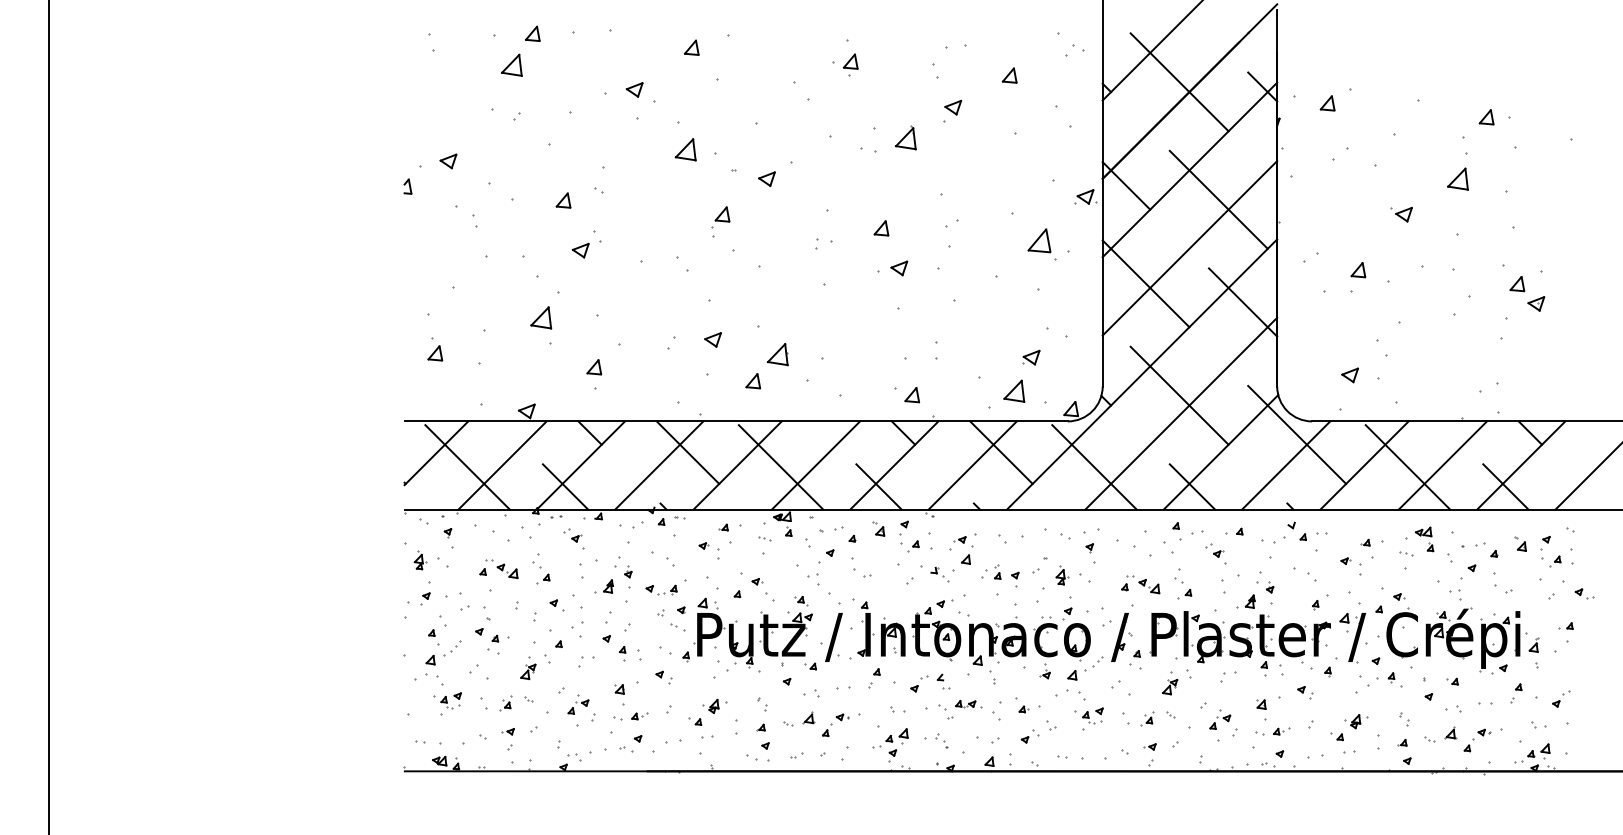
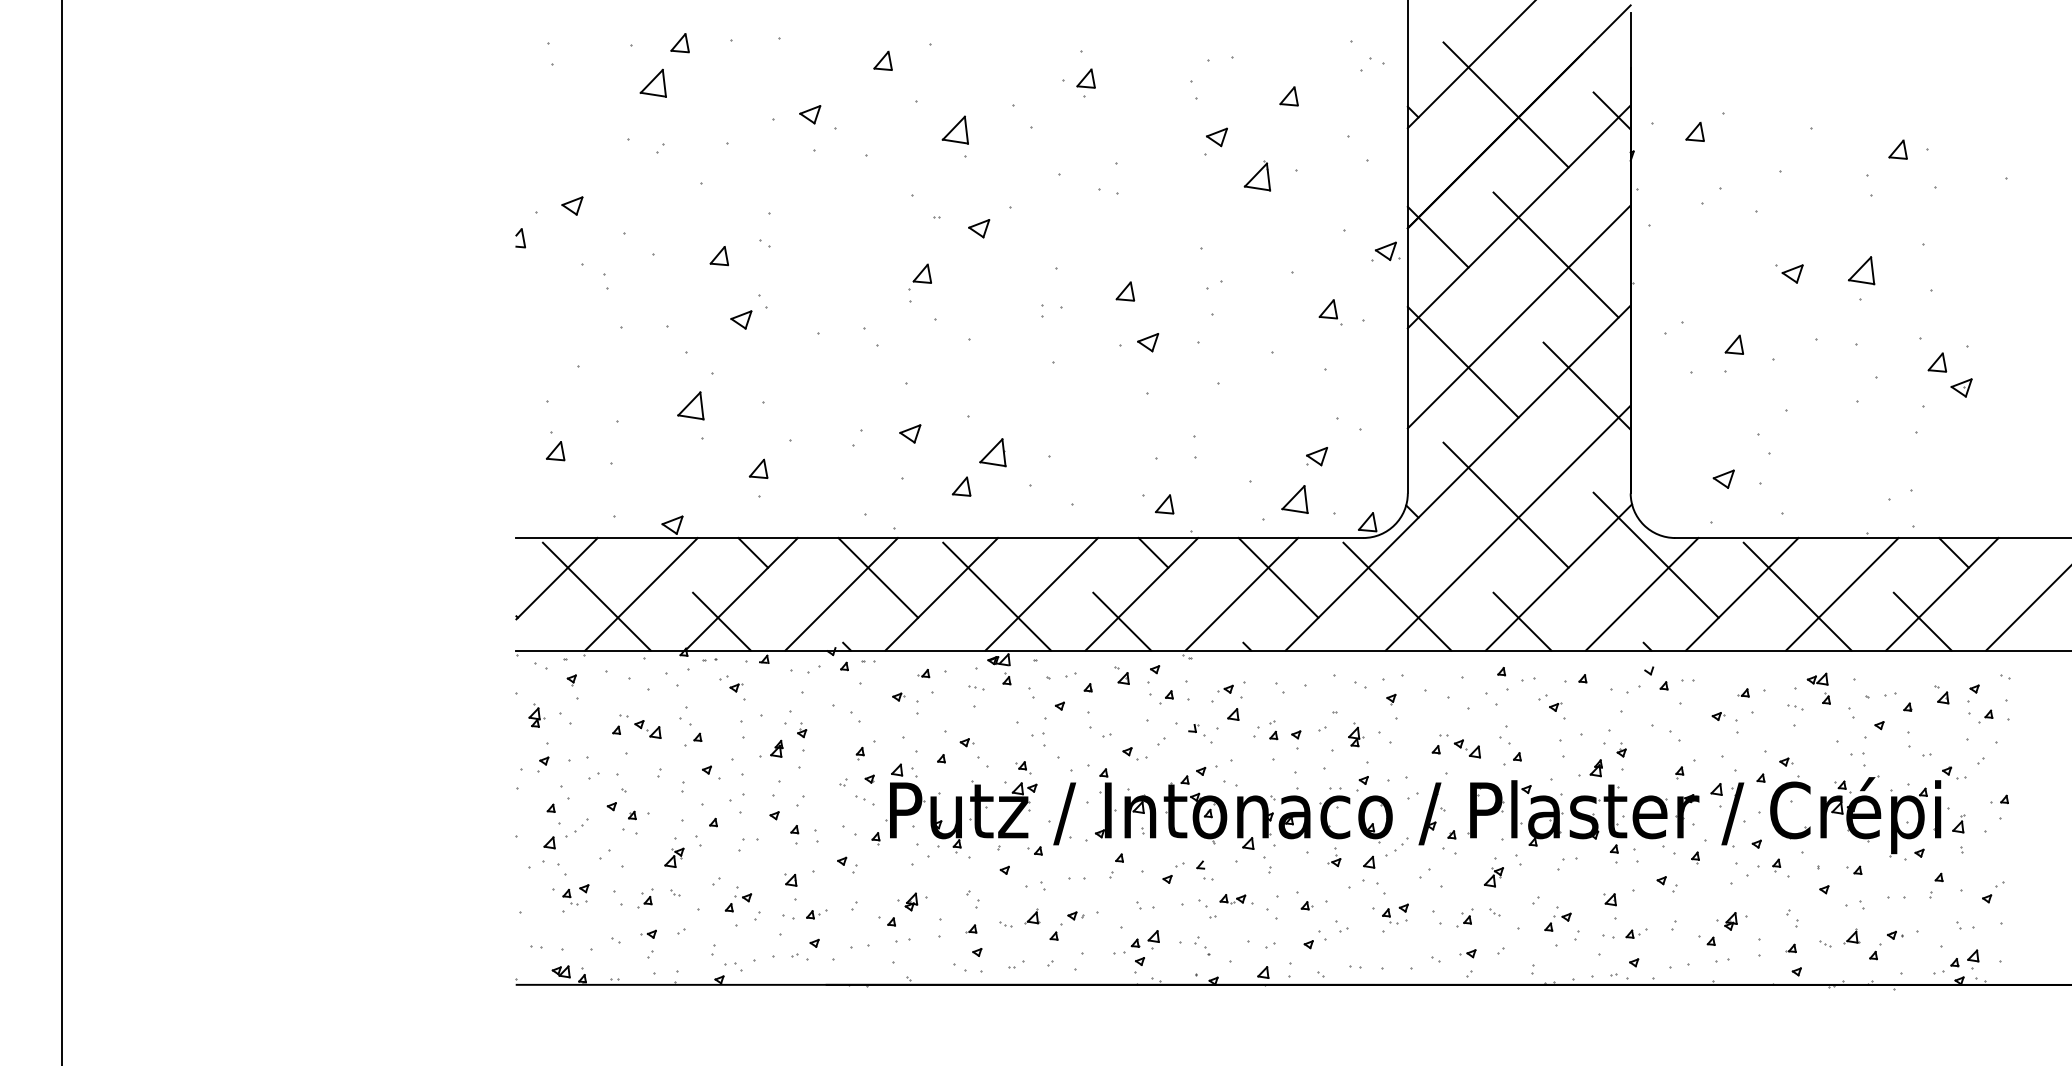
part: (905, 137) -> (1257, 175), moved
part: (685, 149) -> (954, 129), moved
part: (1457, 179) -> (1861, 270), moved
part: (1042, 244) -> (1330, 312), size x0.62
part: (655, 590) -> (1134, 753), moved
part: (1584, 593) -> (1954, 772), moved

